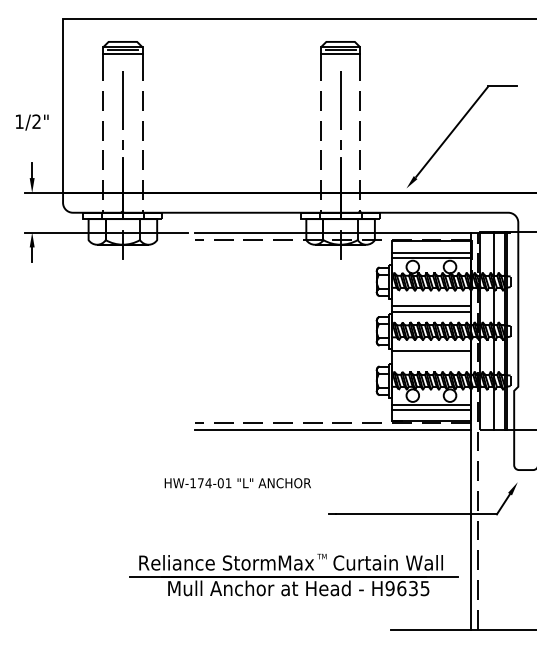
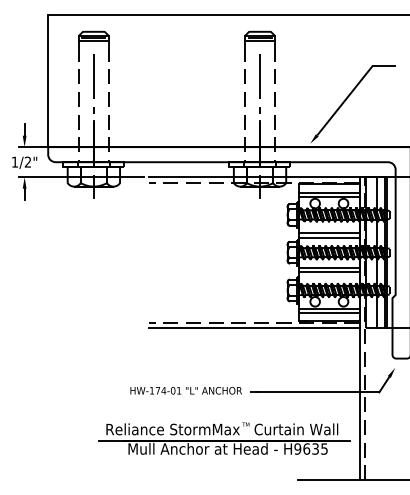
text: (32, 122) -> (24, 162), moved
line: (431, 356) -> (329, 271), added
text: (237, 483) -> (185, 390), moved

